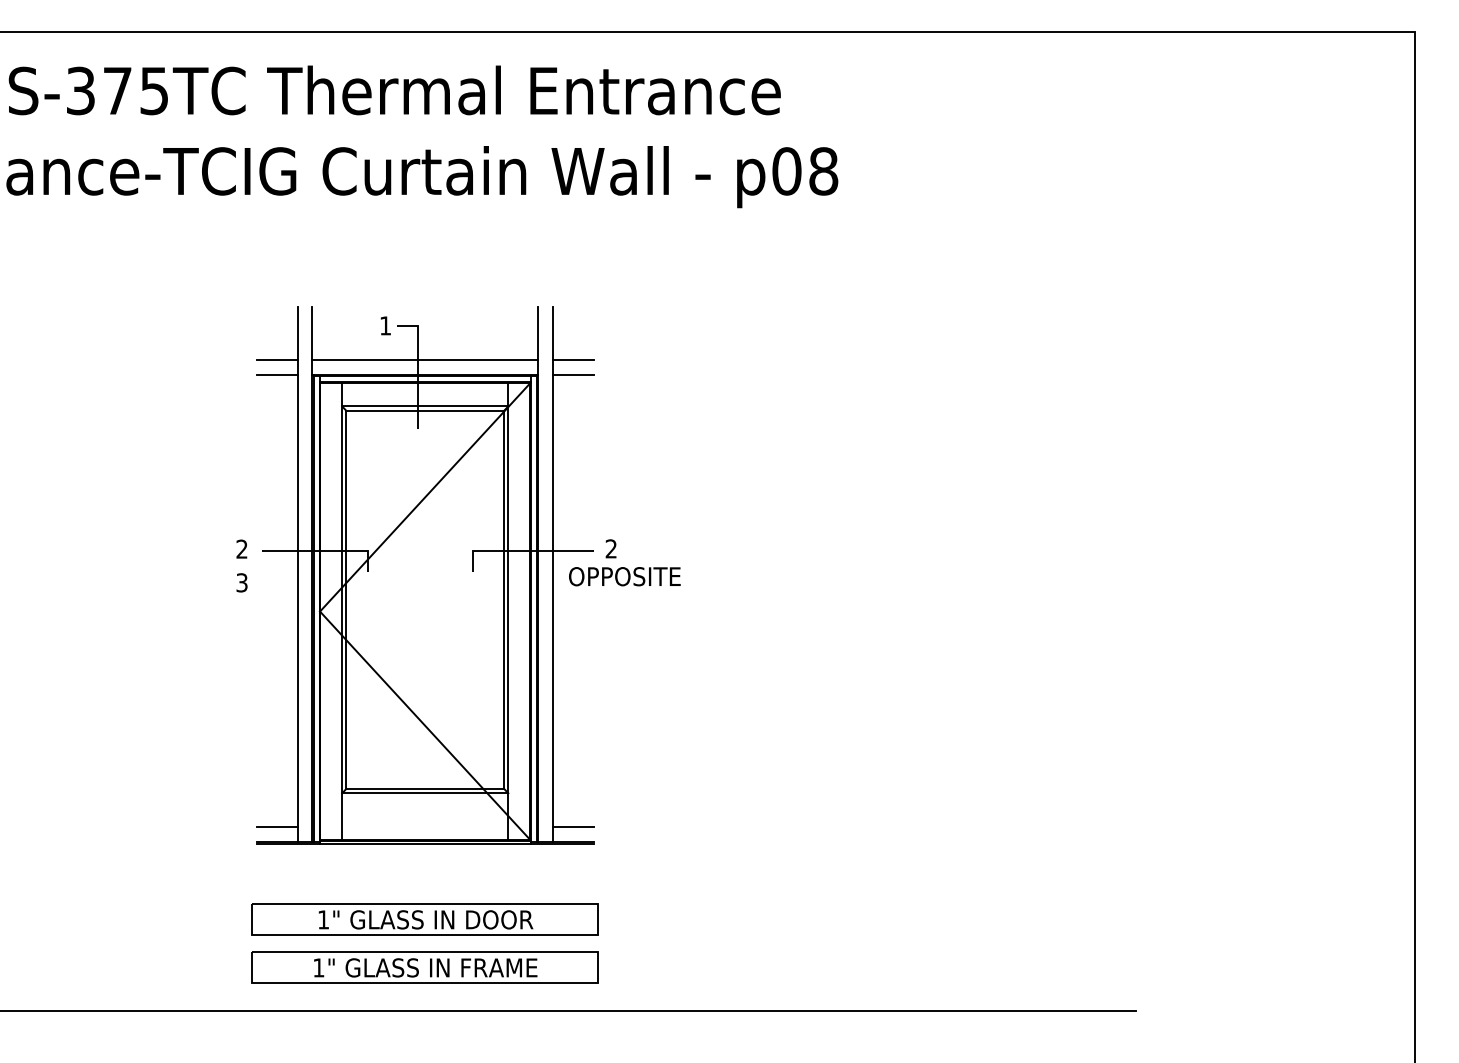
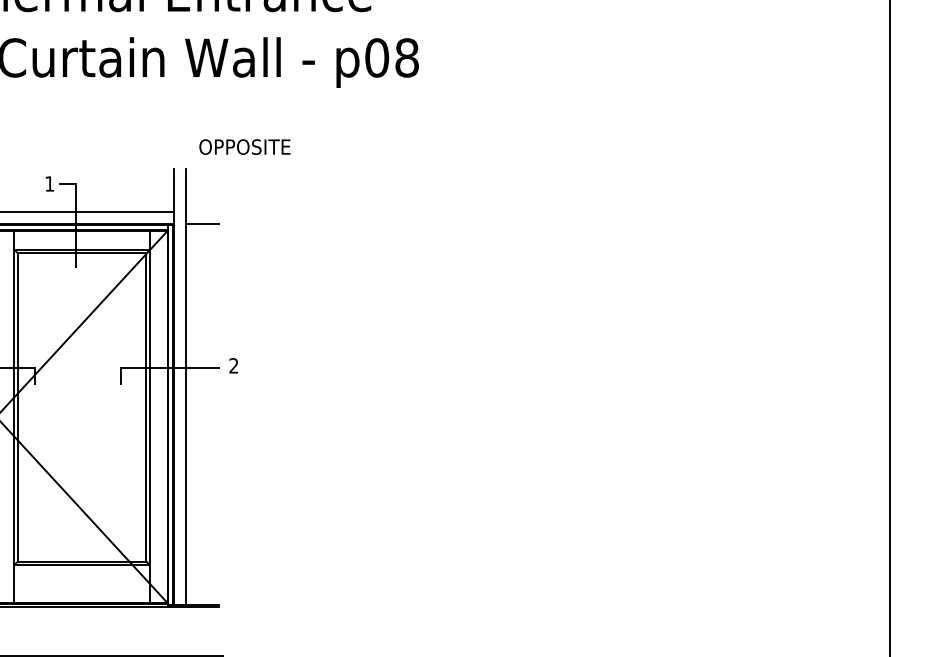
line: (573, 360) -> (203, 212), removed
text: (624, 576) -> (244, 146), moved
line: (573, 827) -> (203, 593), removed

